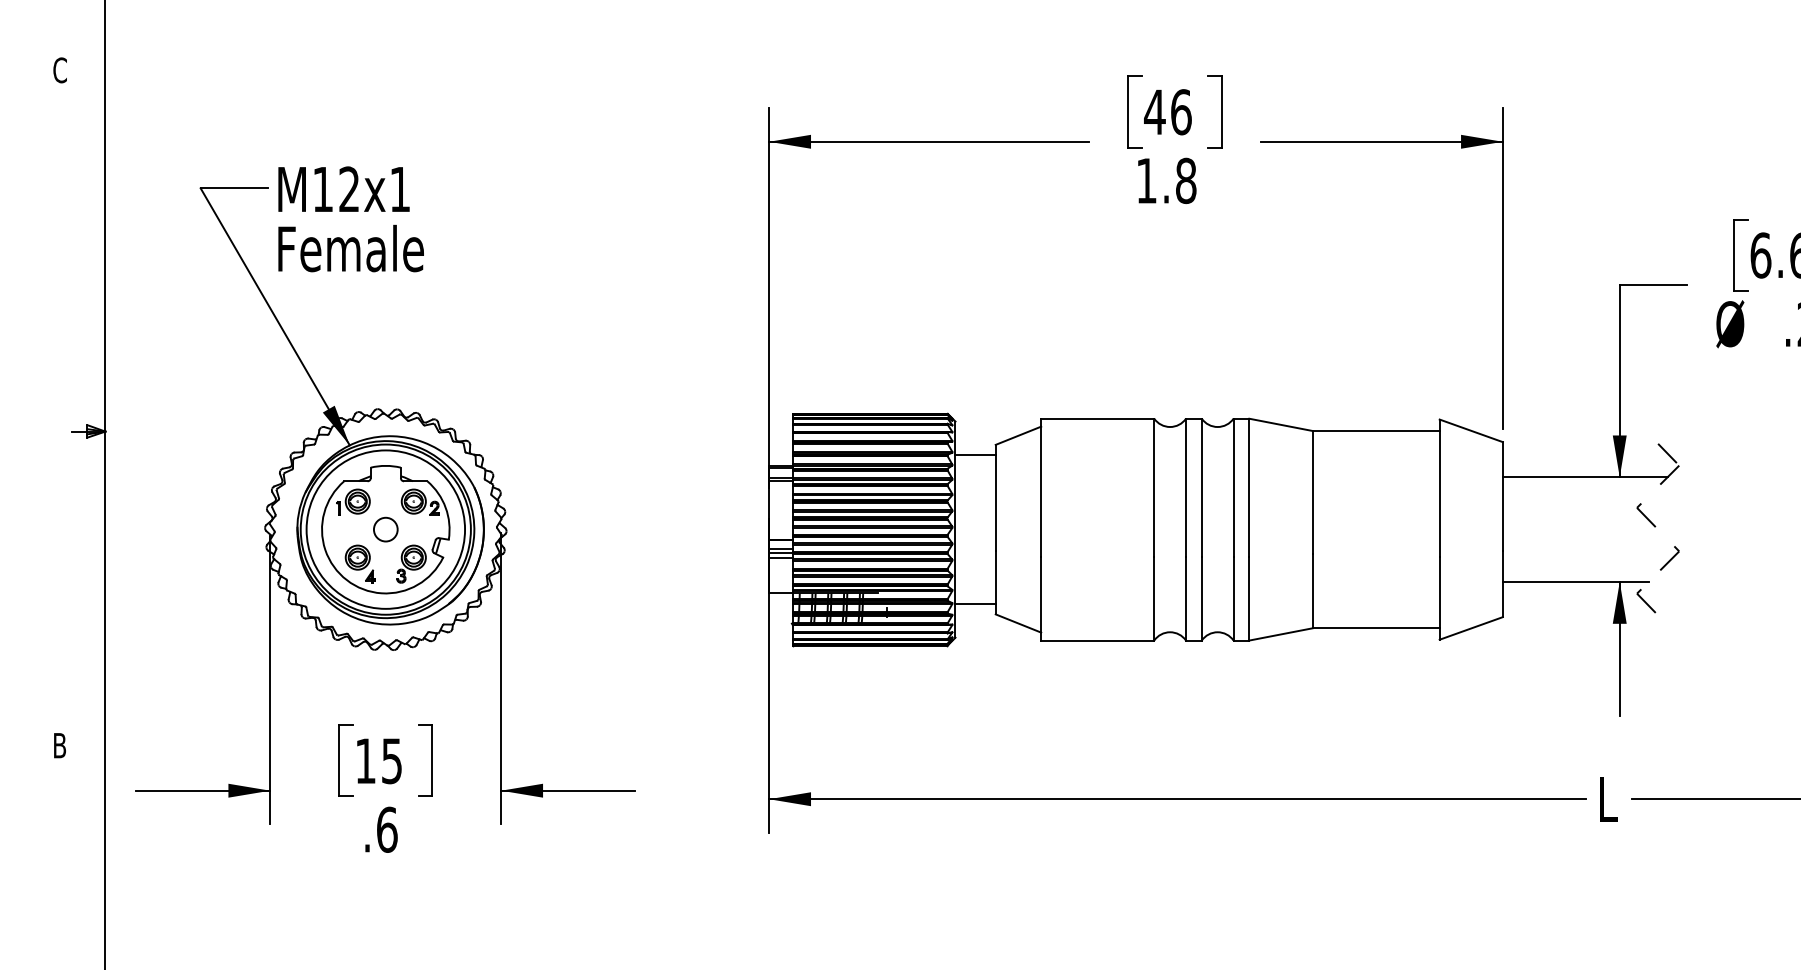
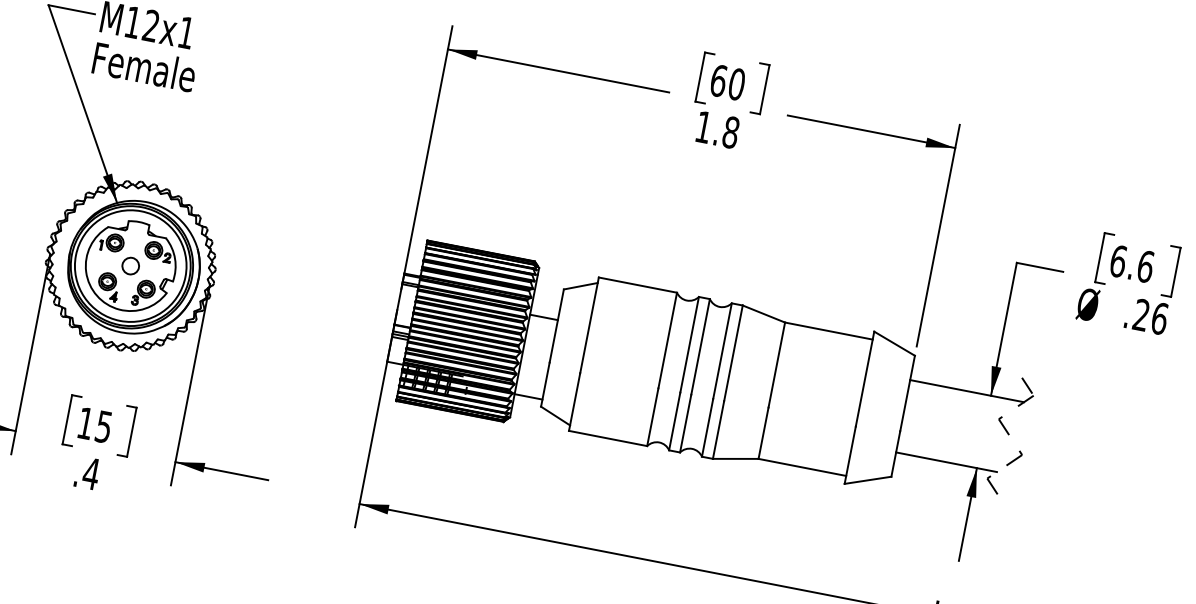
text: (1167, 112) -> (727, 82), 46 -> 60
line: (975, 455) -> (543, 317), moved
text: (387, 829) -> (91, 473), .6 -> .4

